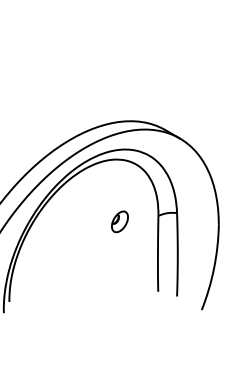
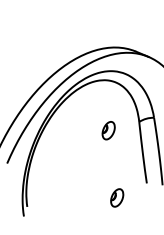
part: (119, 304) -> (116, 197), added

